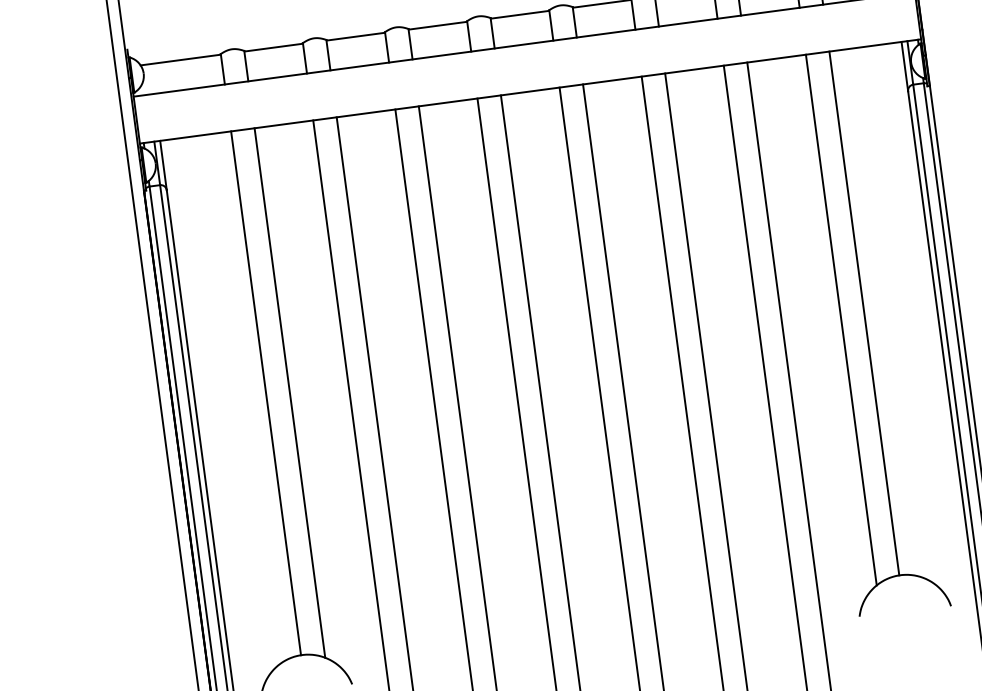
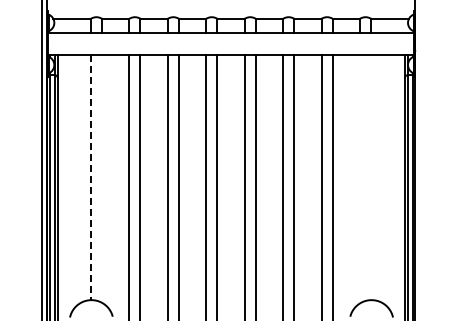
line: (865, 313) -> (371, 177), removed
line: (842, 318) -> (360, 178), removed
line: (288, 392) -> (101, 178), removed
line: (267, 393) -> (91, 177), solid -> dashed

